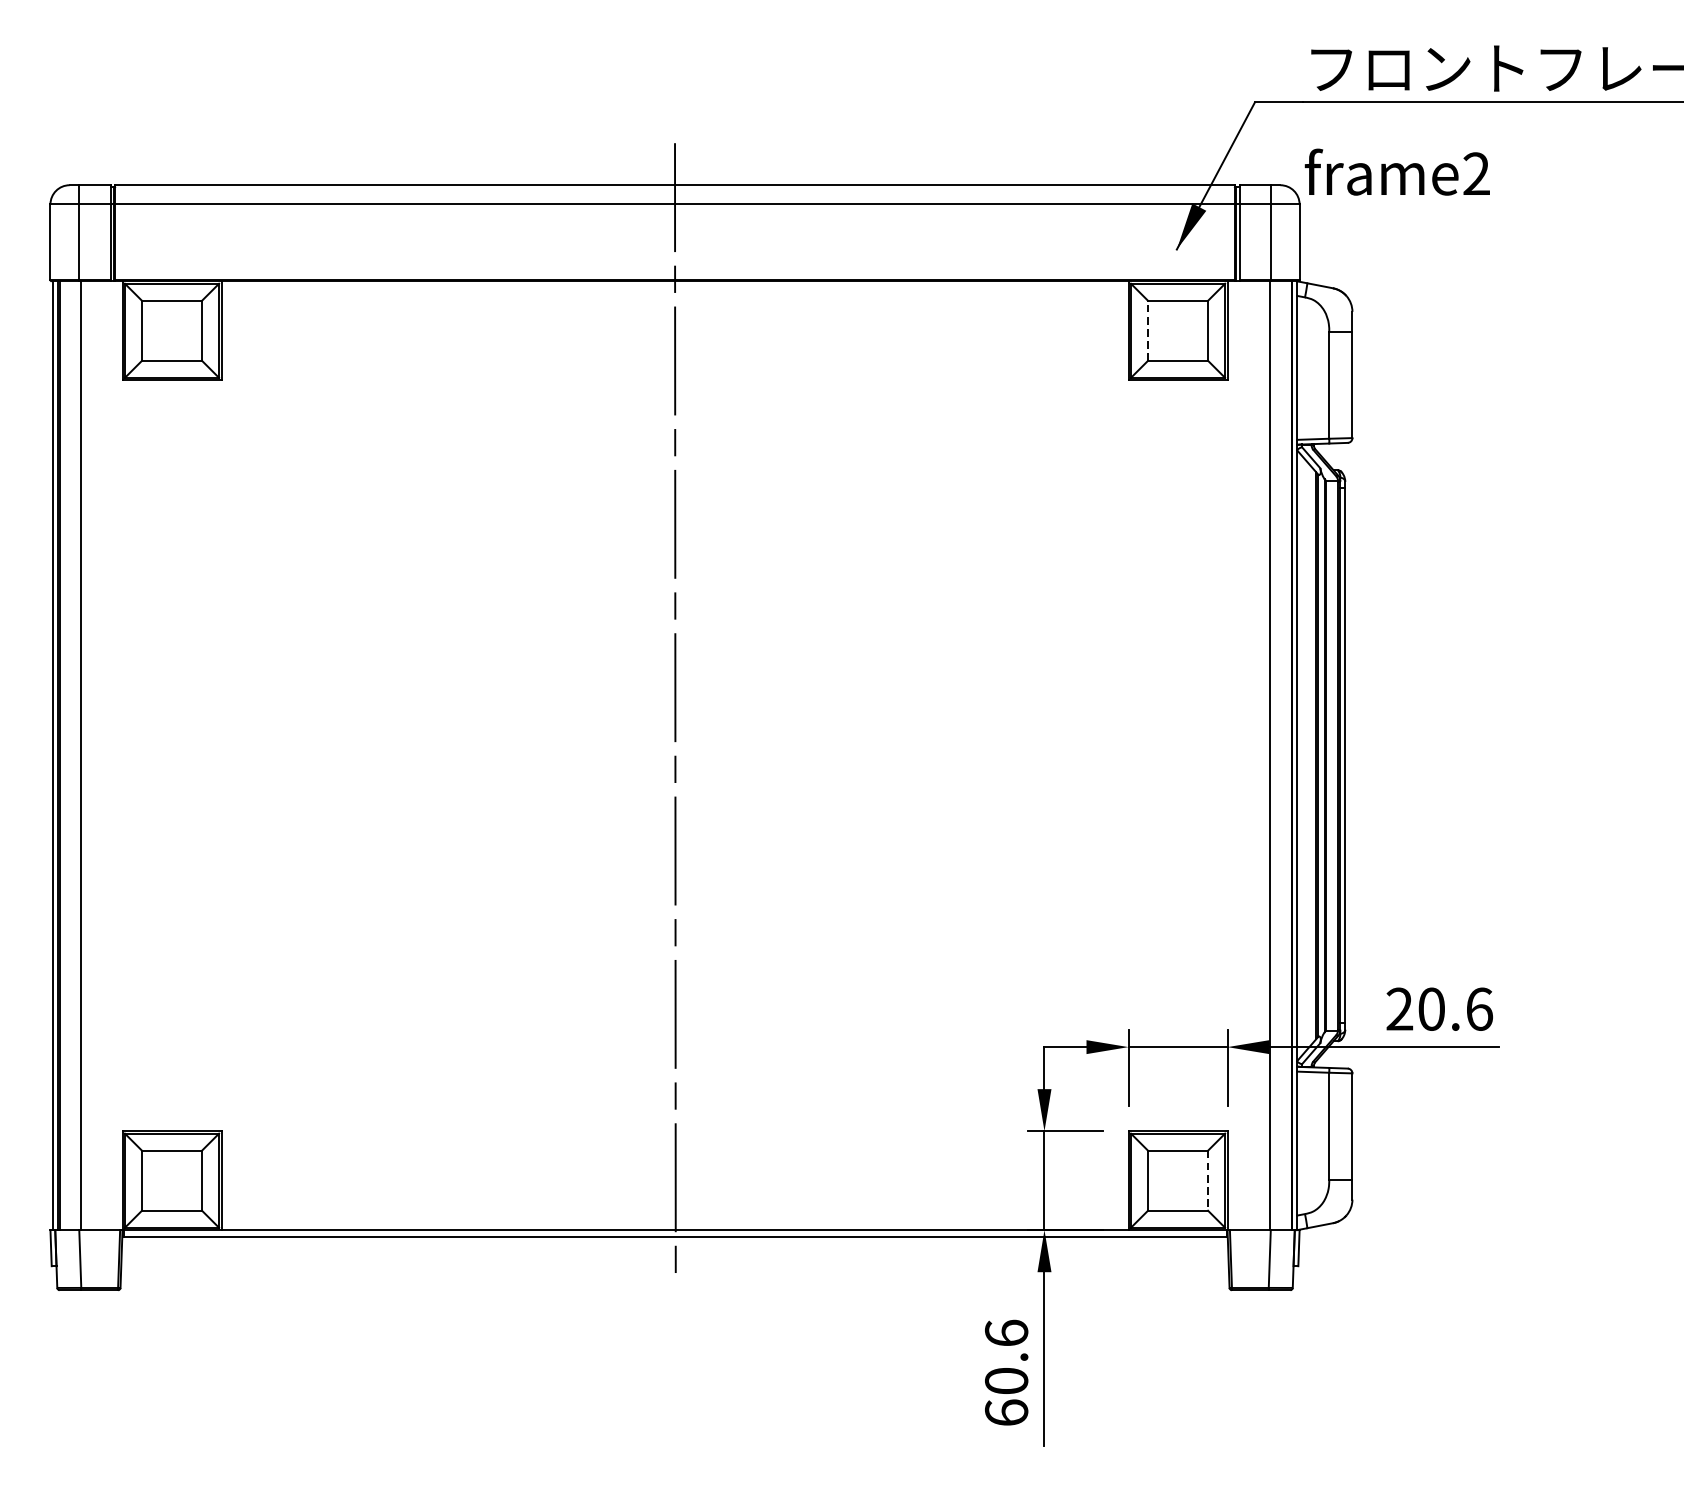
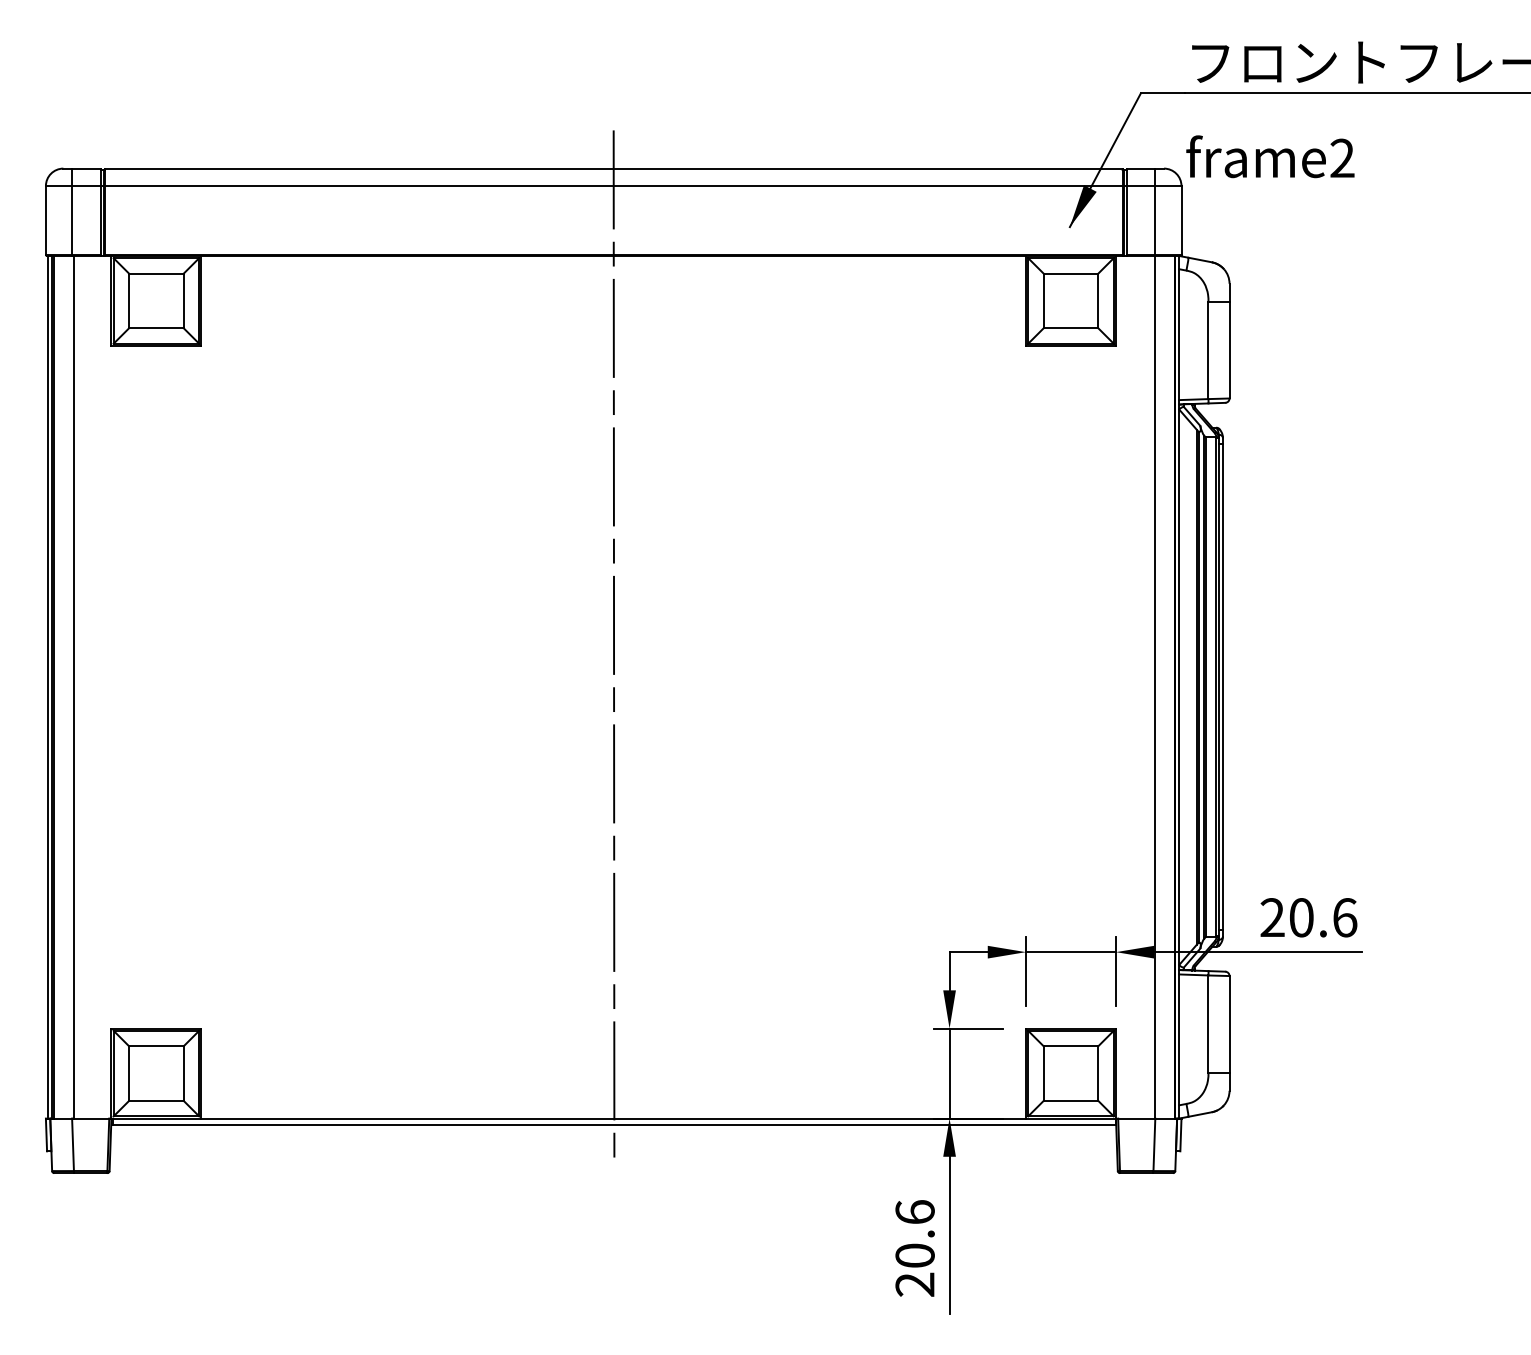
line: (1147, 330) -> (1043, 300), dashed -> solid
line: (1208, 1181) -> (1098, 1074), dashed -> solid
text: (1005, 1412) -> (914, 1284), 60.6 -> 20.6

